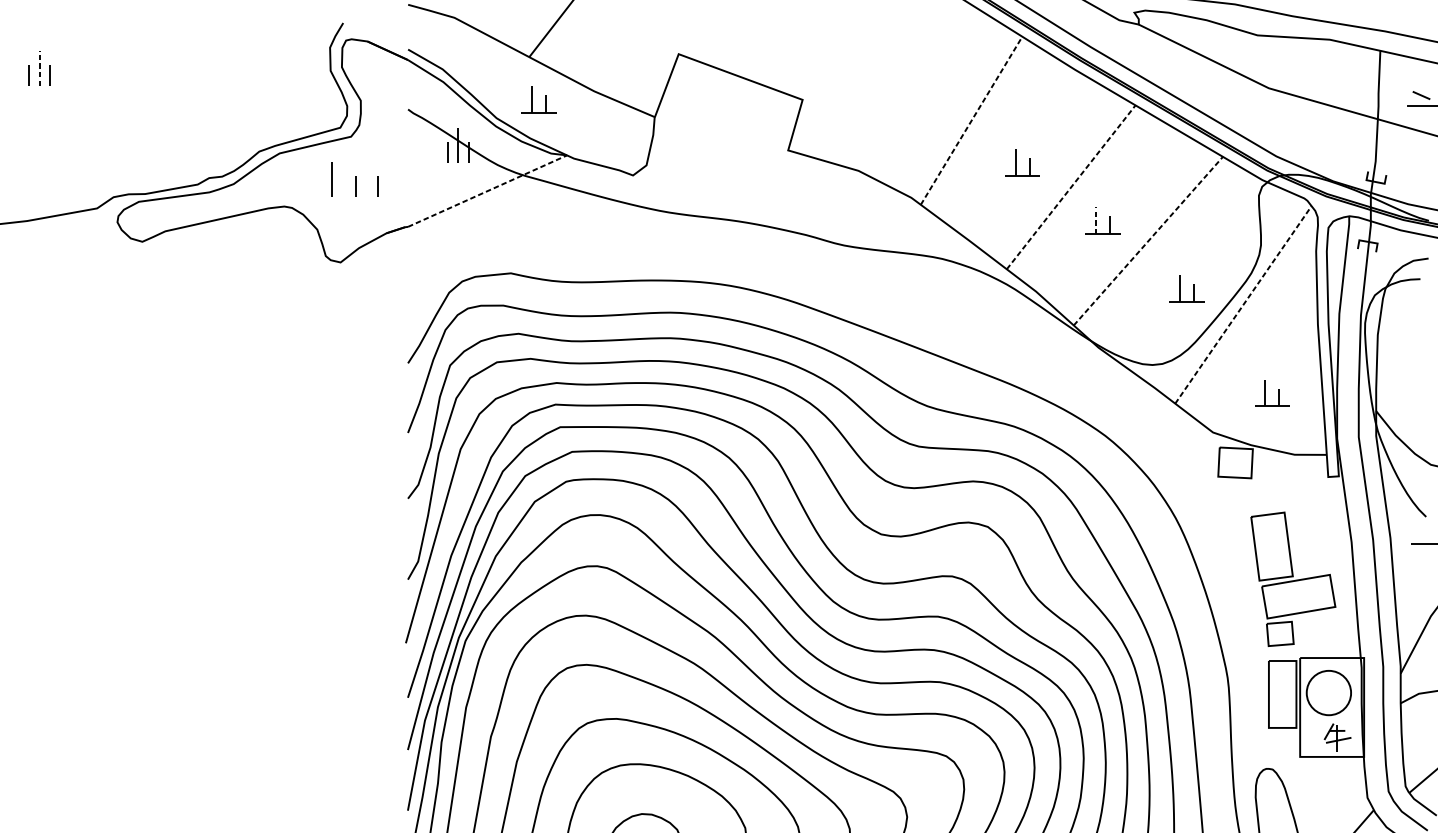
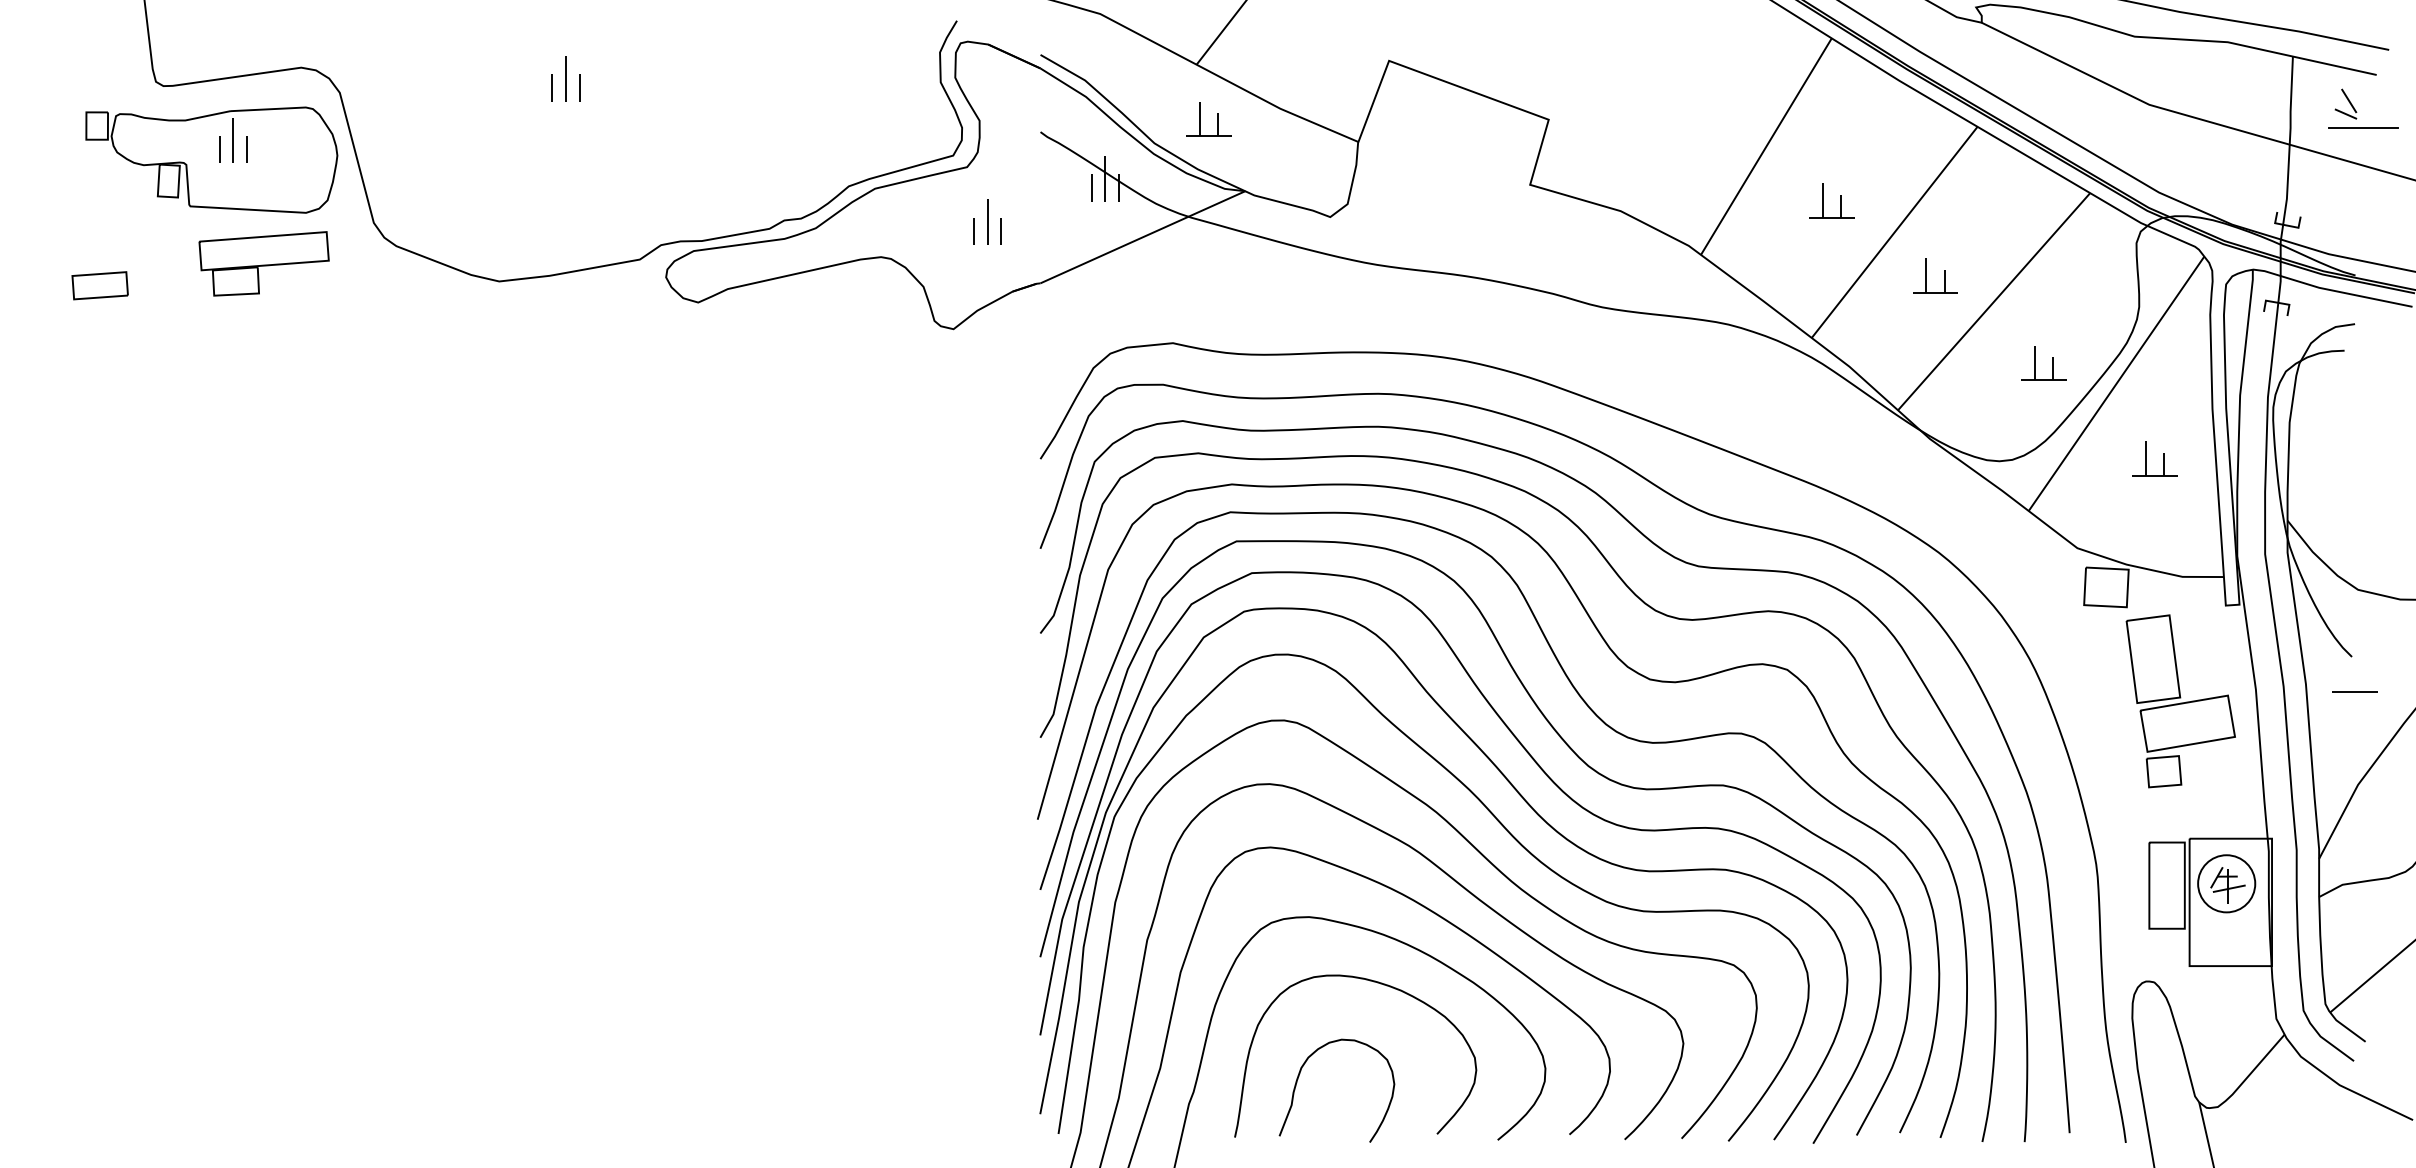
line: (39, 68) -> (565, 79), dashed -> solid
line: (1424, 84) -> (2349, 100), added
line: (971, 120) -> (1766, 146), dashed -> solid
line: (332, 178) -> (987, 221), moved
line: (1071, 187) -> (1894, 232), dashed -> solid
line: (488, 191) -> (1143, 237), dashed -> solid
line: (1095, 220) -> (1926, 274), dashed -> solid
line: (1148, 240) -> (1994, 301), dashed -> solid
line: (1243, 304) -> (2116, 383), dashed -> solid
part: (1265, 393) -> (2146, 458), moved
part: (1293, 579) -> (2180, 701), moved
part: (1337, 737) -> (2227, 885), moved

